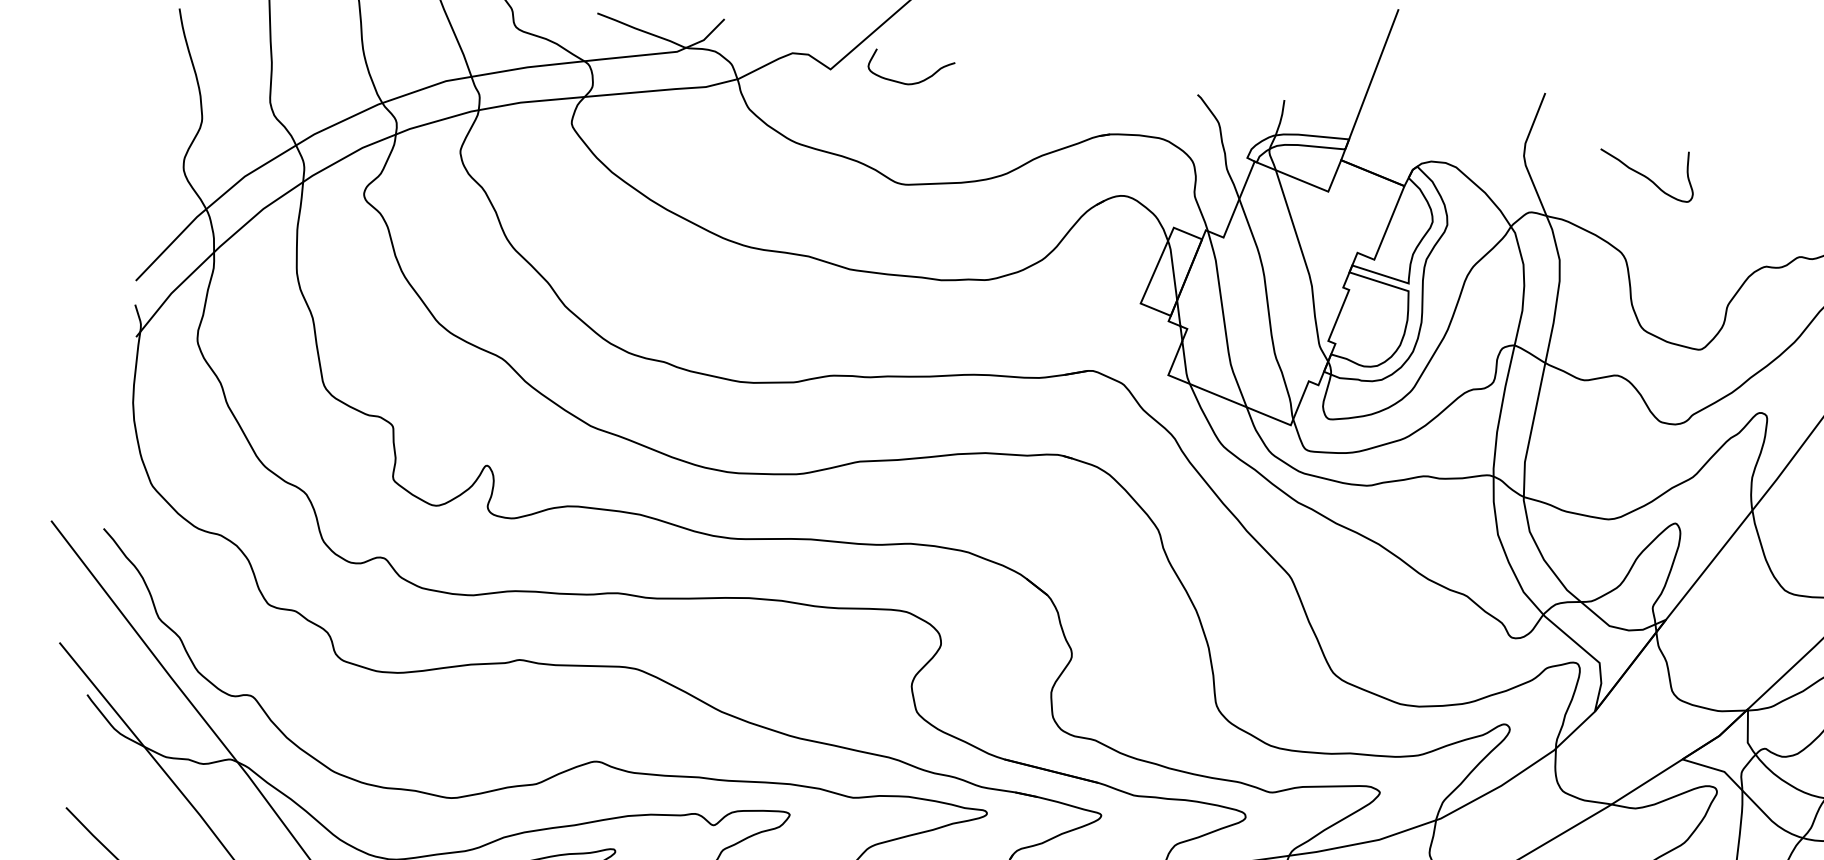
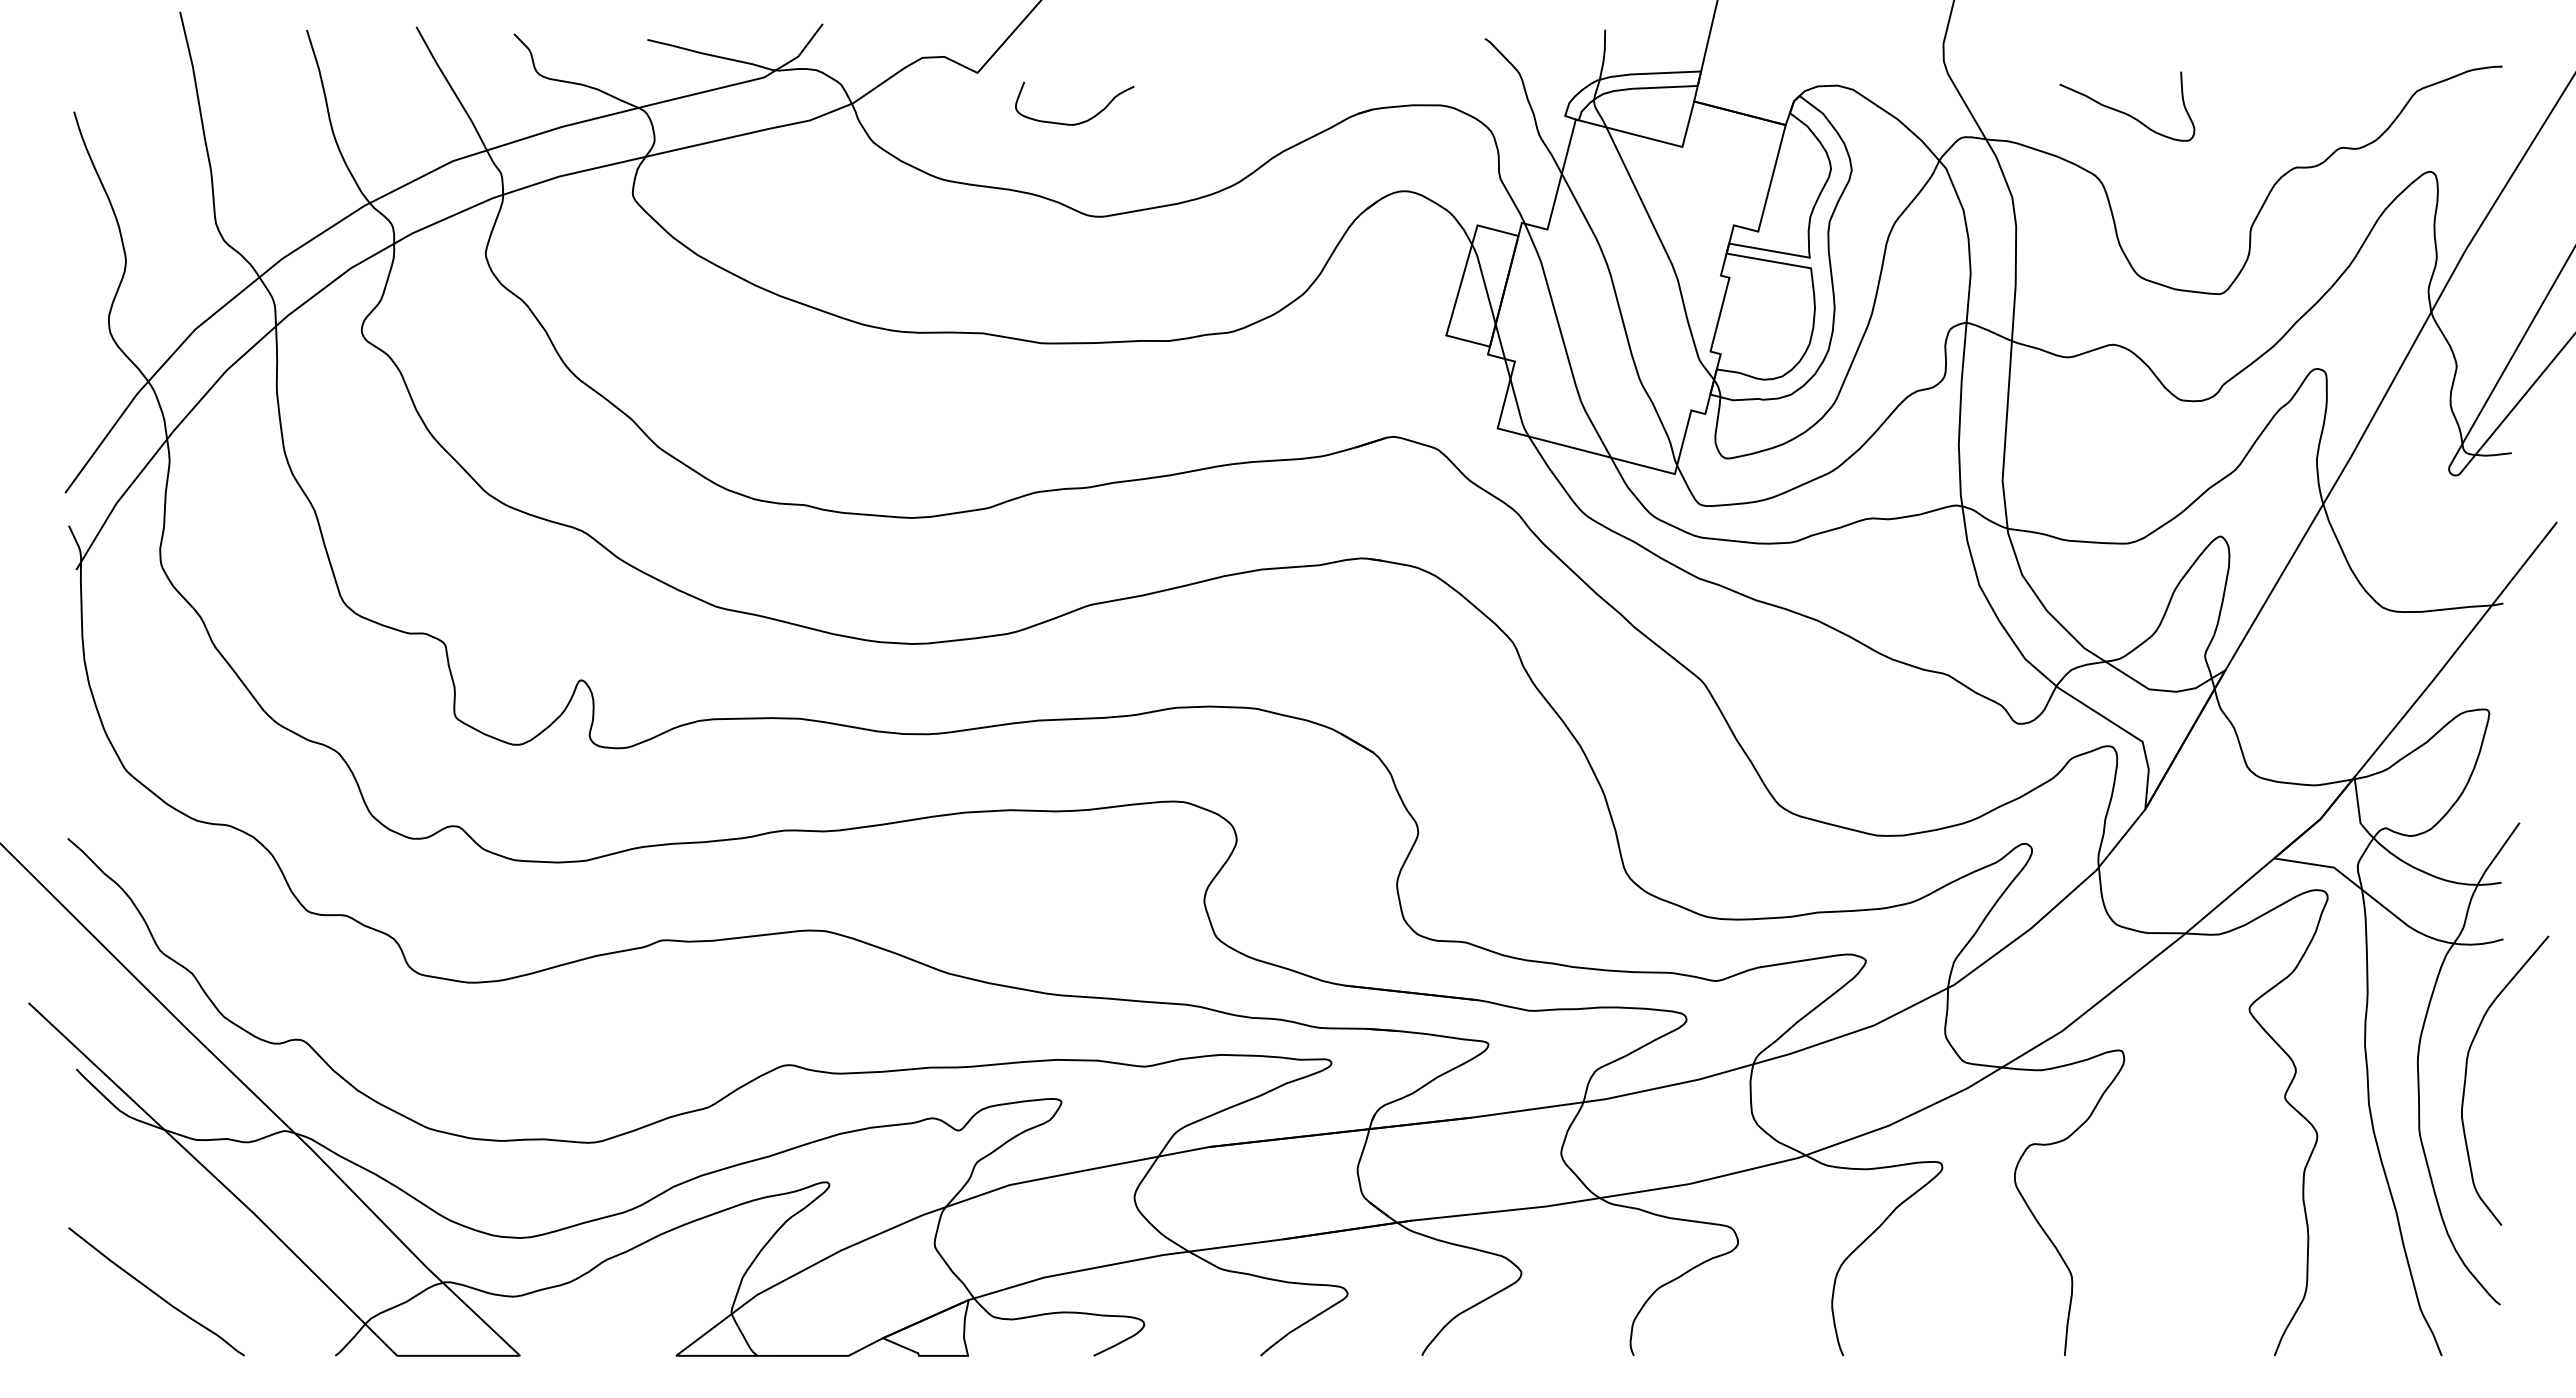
curve: (912, 83) -> (1079, 122), moved
curve: (1645, 175) -> (2125, 112), moved

